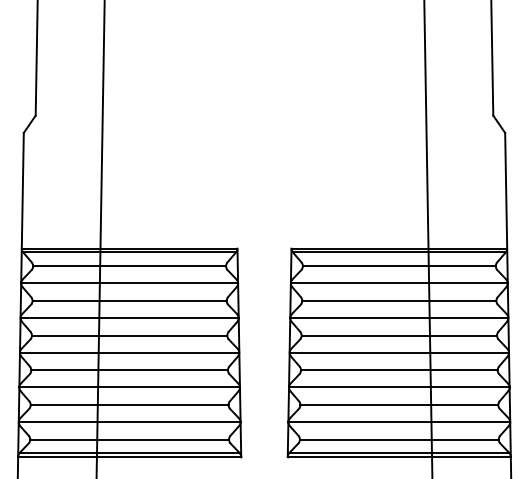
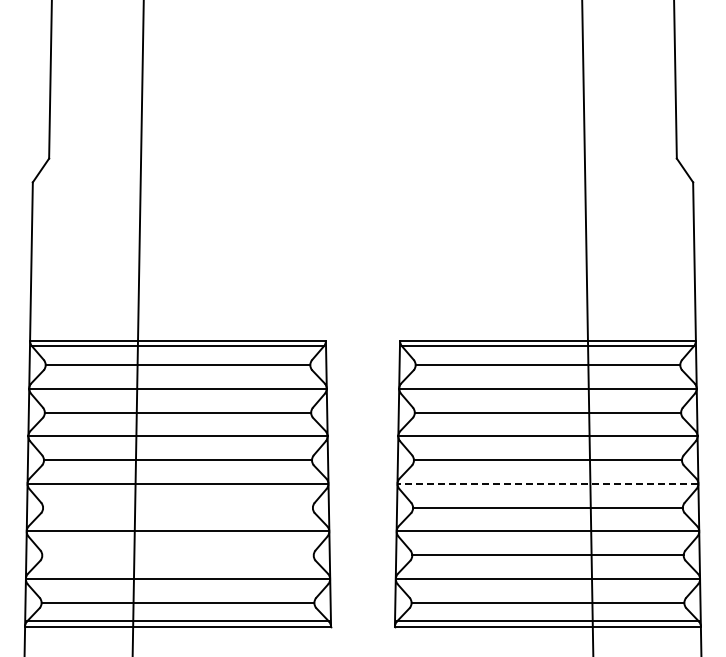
line: (399, 352) -> (547, 483), solid -> dashed
line: (129, 369) -> (177, 507), removed
line: (129, 404) -> (177, 555), removed

